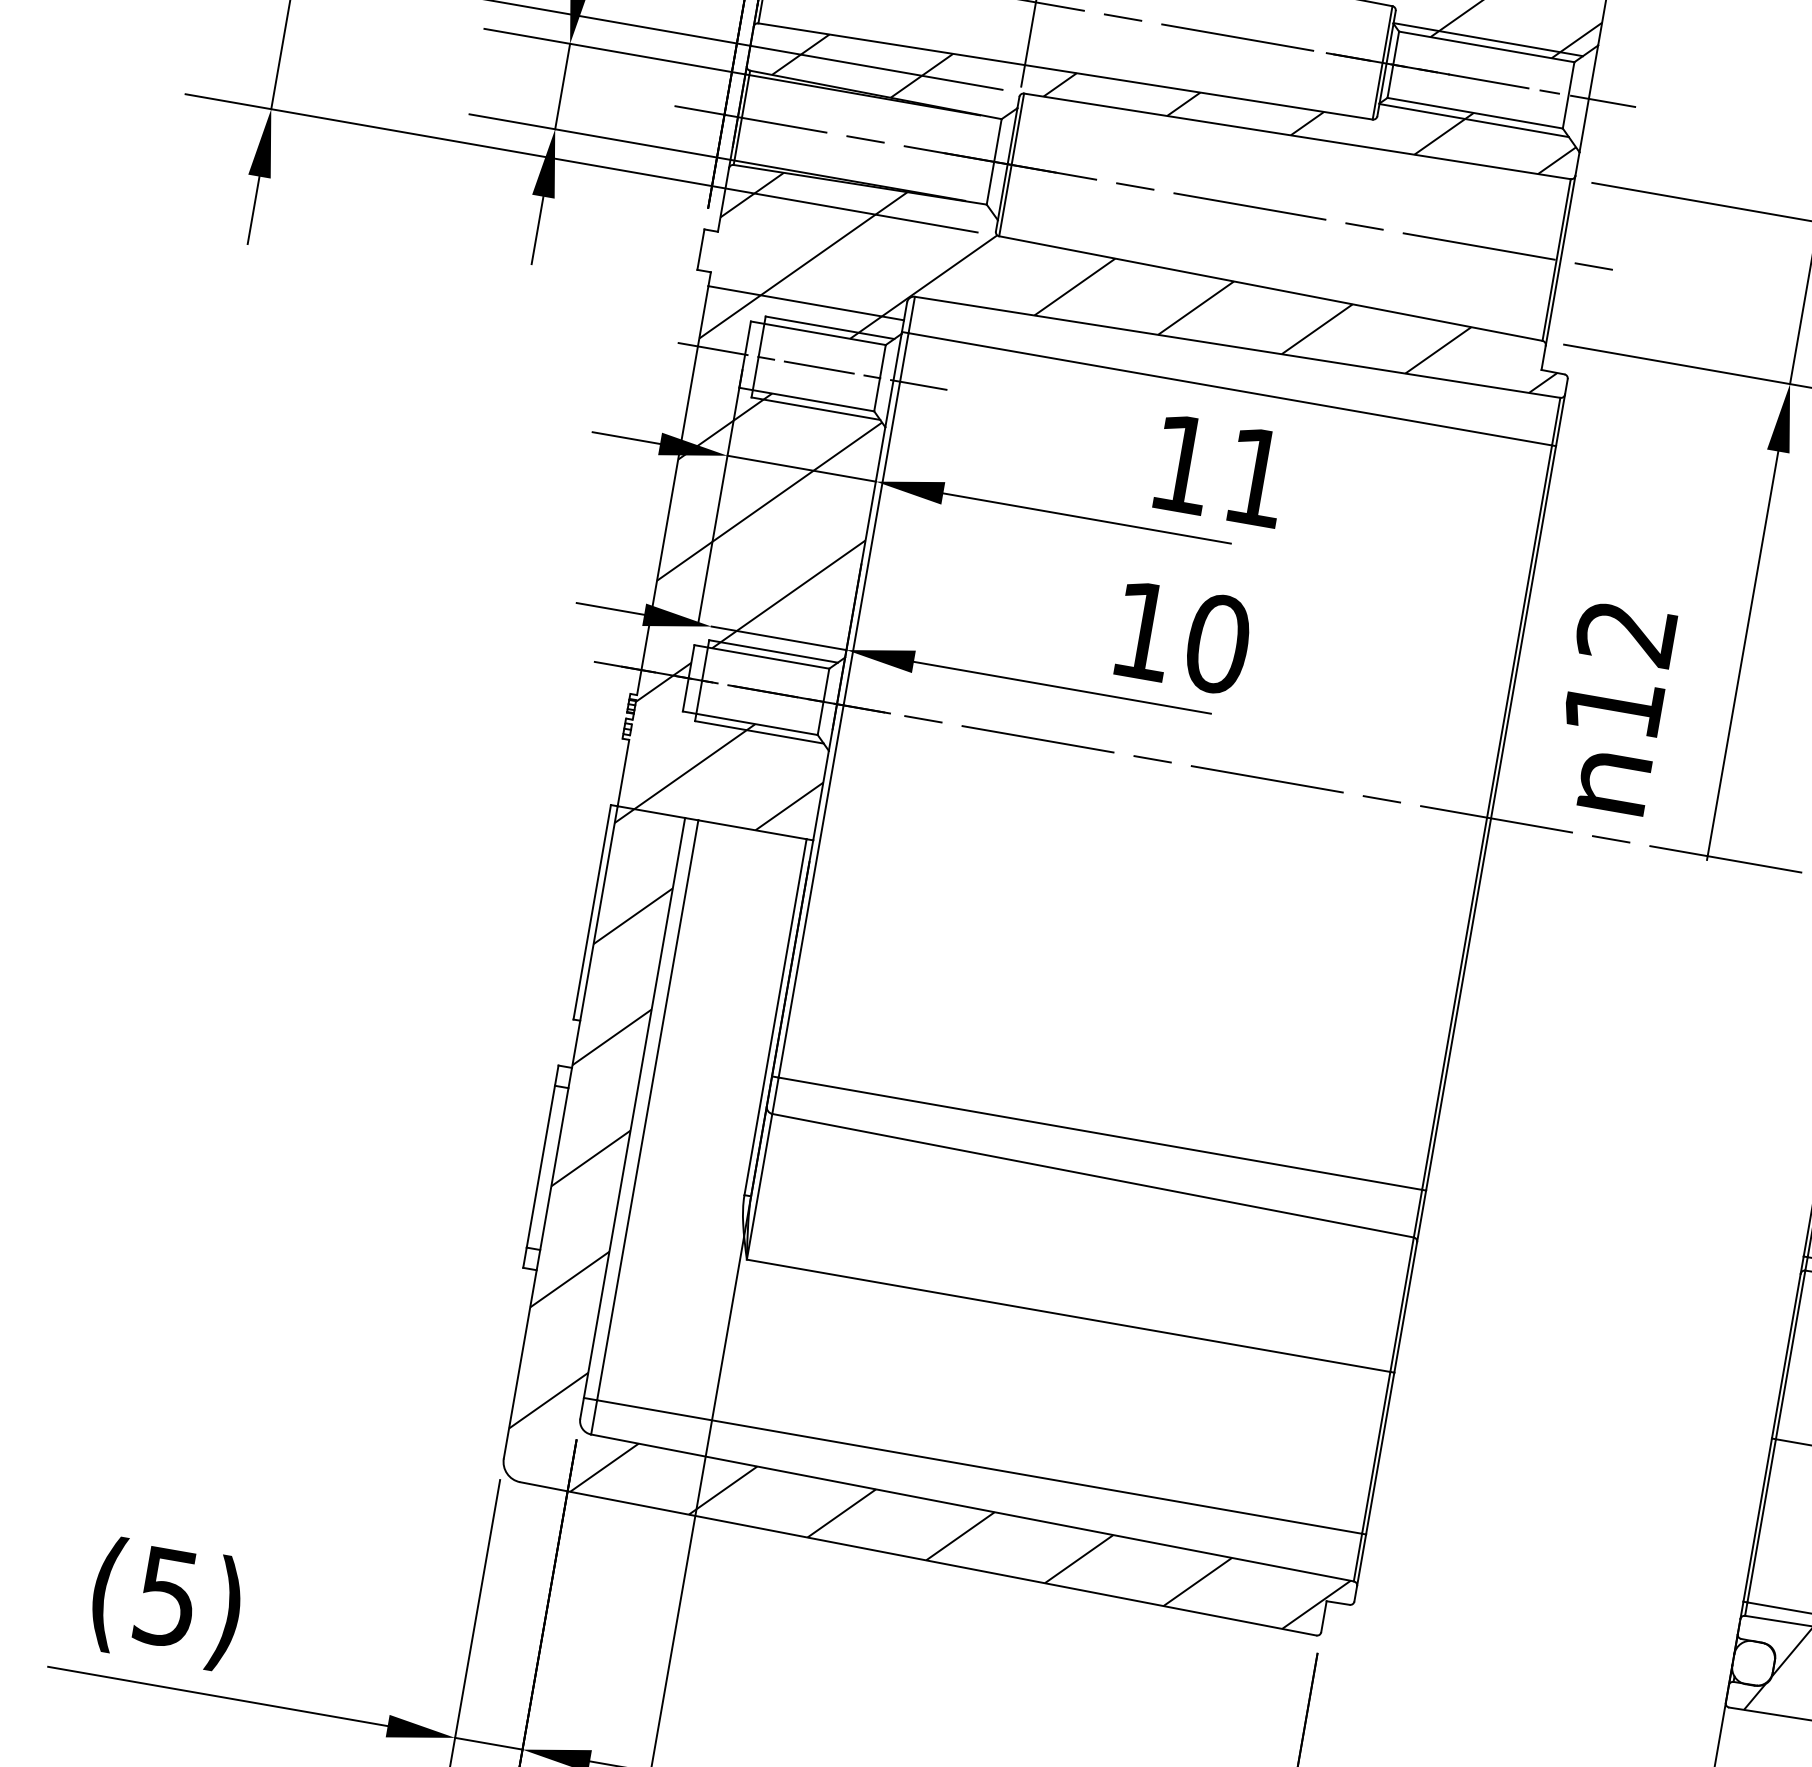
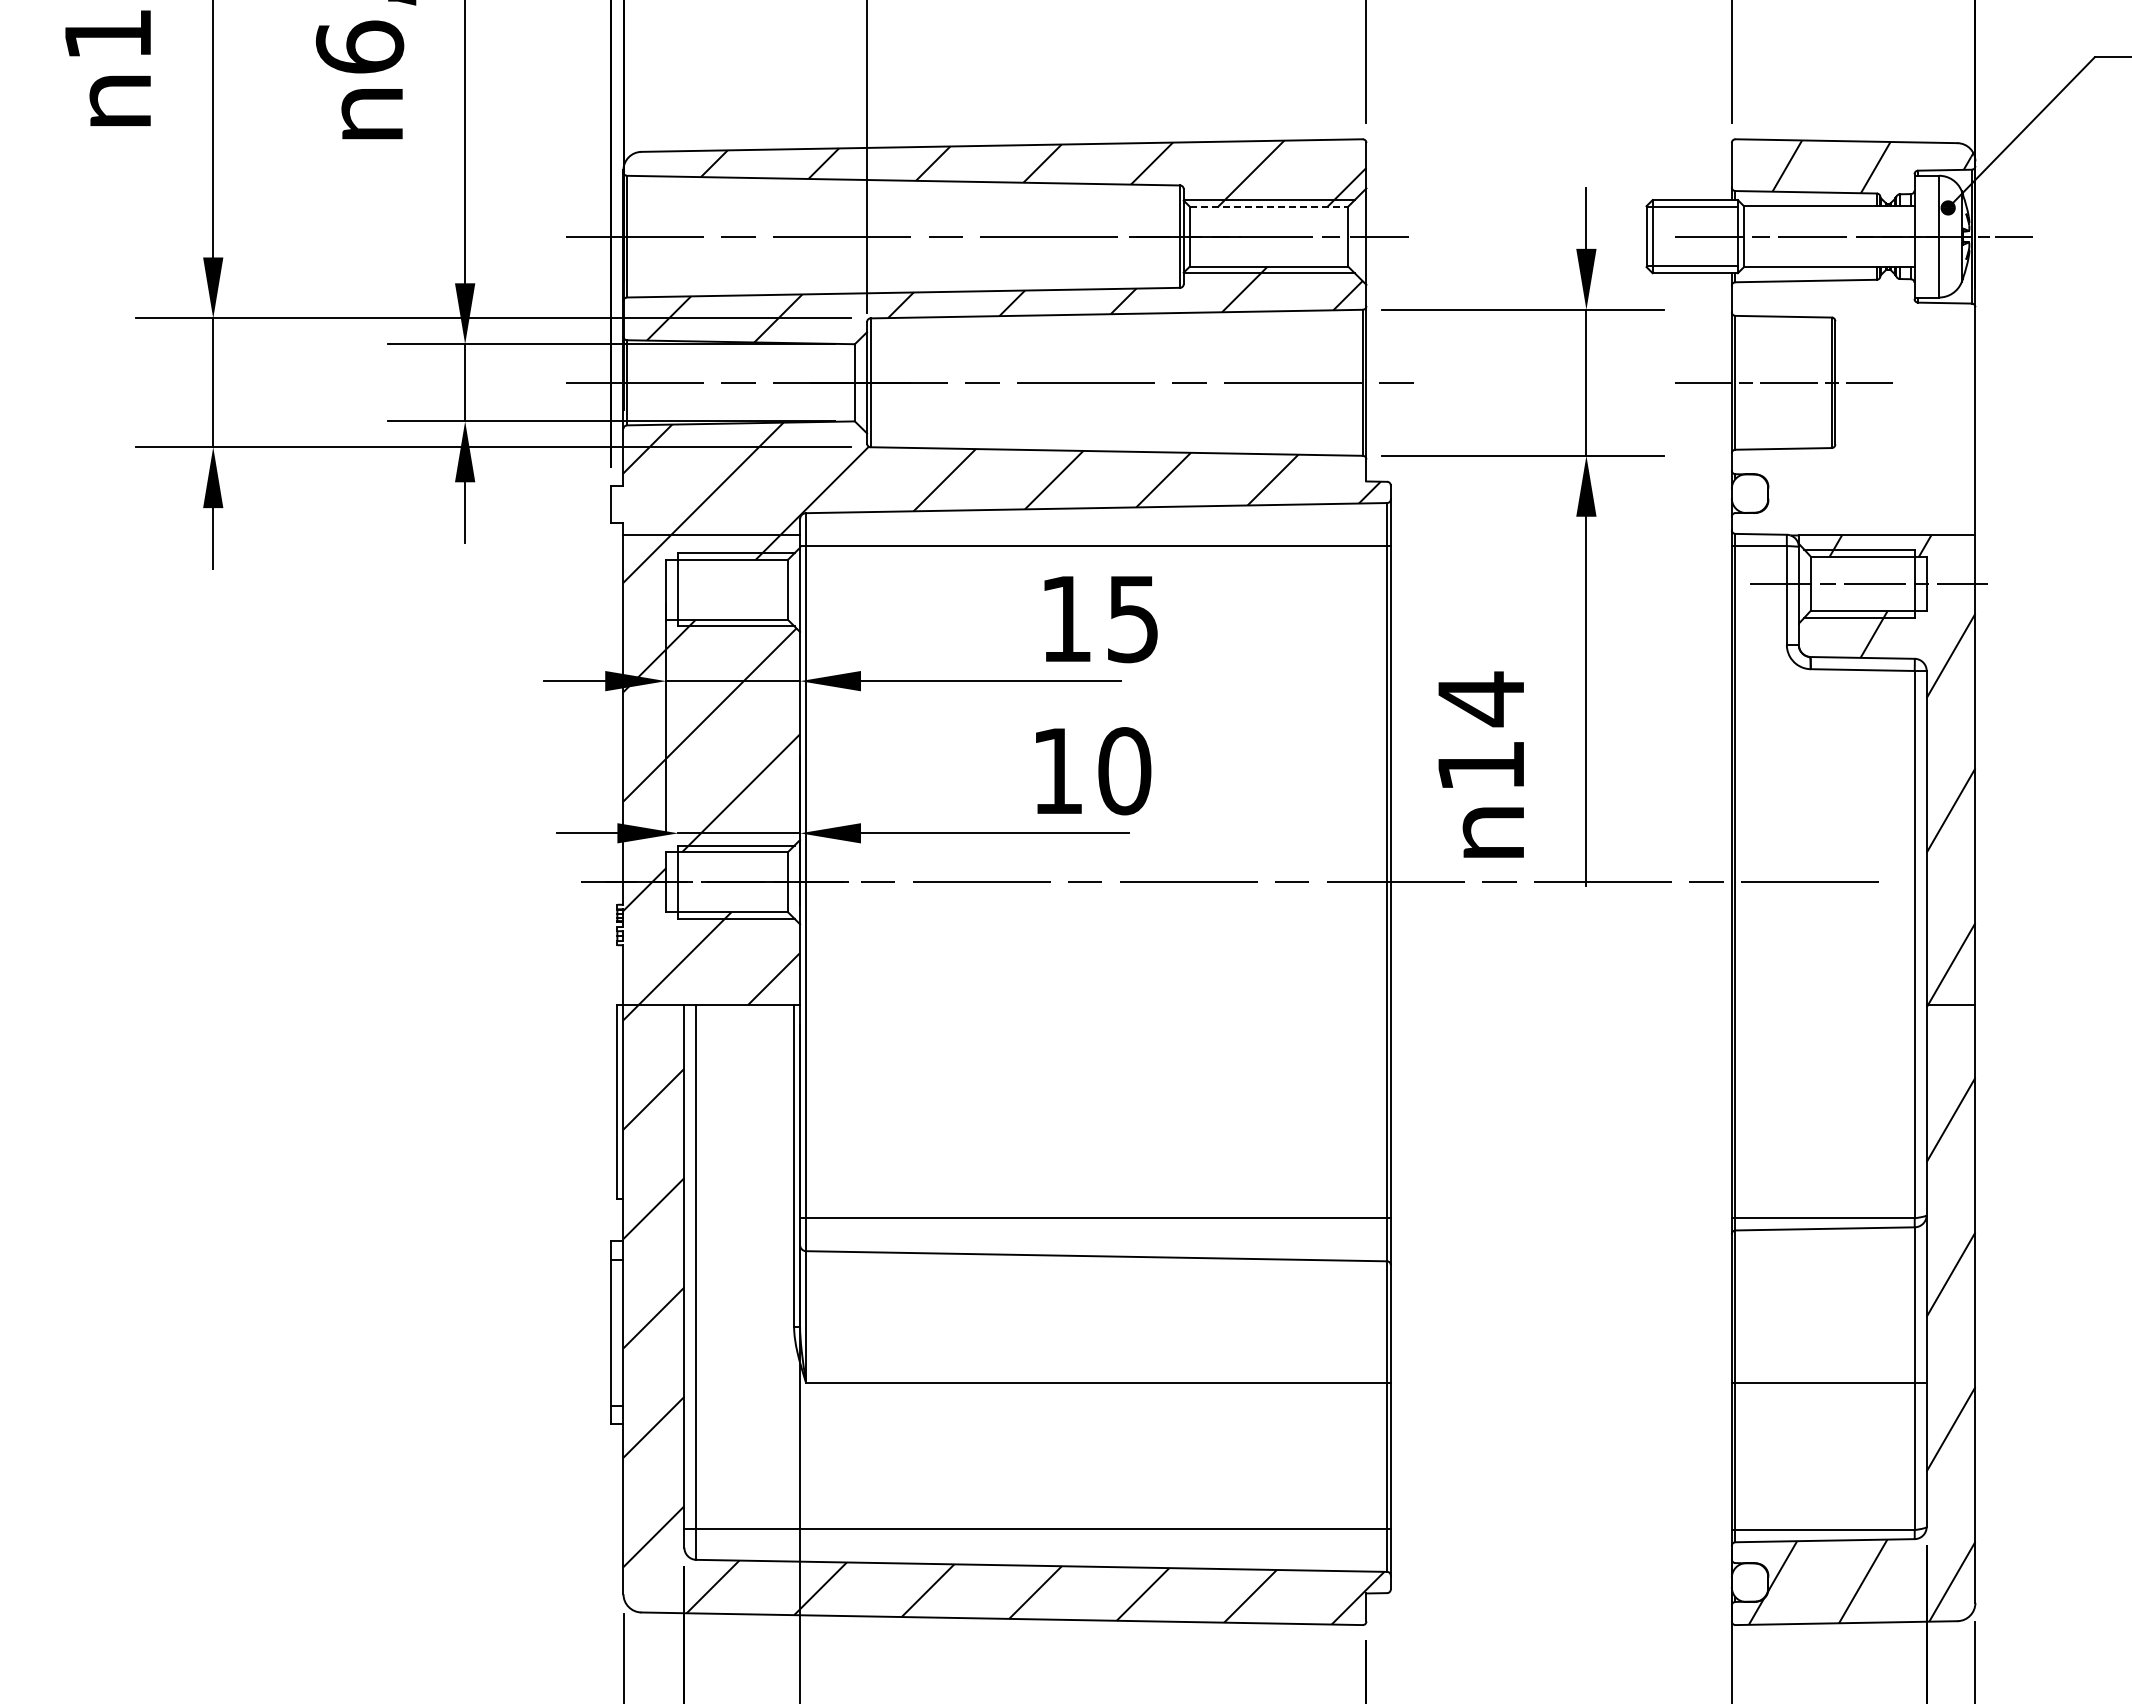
line: (1487, 46) -> (1269, 206), solid -> dashed
line: (812, 365) -> (726, 589), removed
text: (1255, 477) -> (1132, 619), 11 -> 15
text: (1625, 633) -> (1480, 699), 12 -> 14

